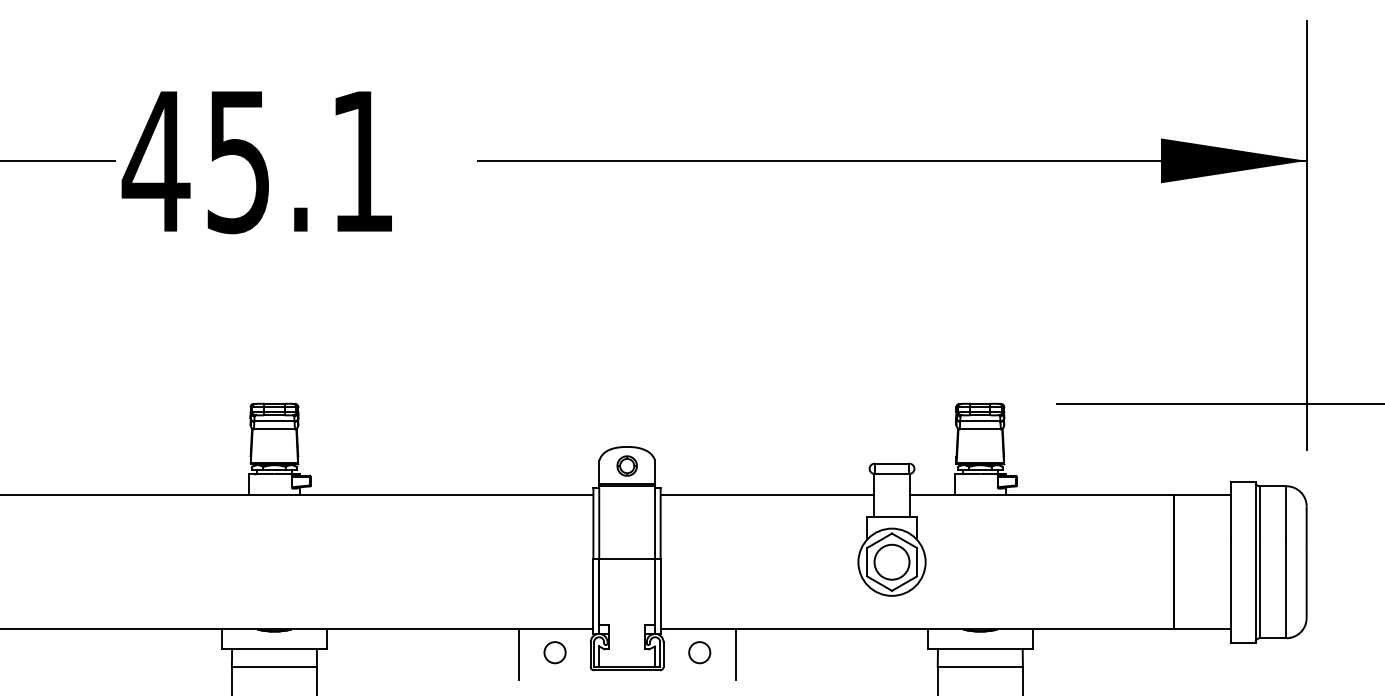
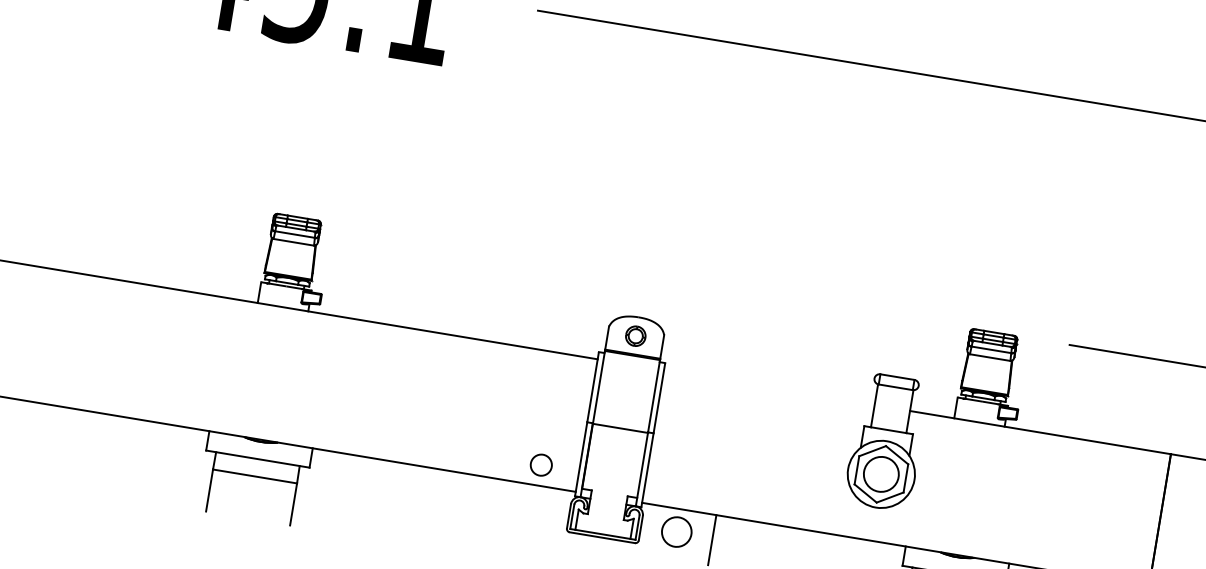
line: (767, 495) -> (769, 388), removed
circle: (554, 652) -> (540, 464), moved
circle: (699, 652) -> (676, 531), size x1.4
line: (518, 654) -> (497, 504), removed

